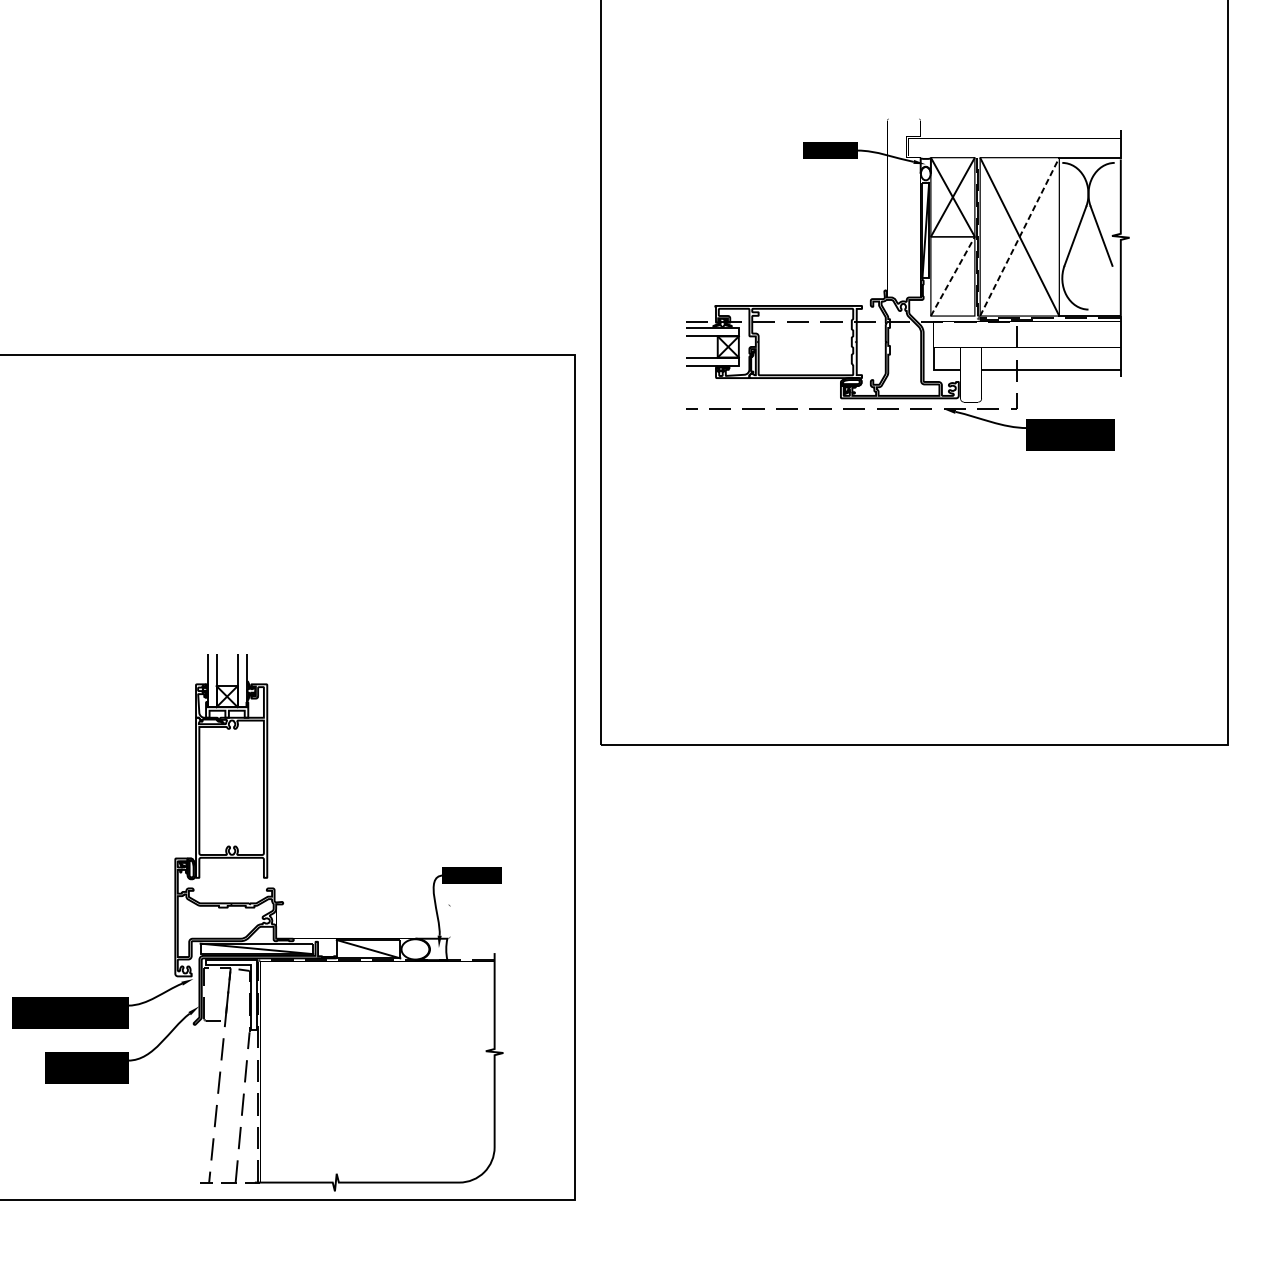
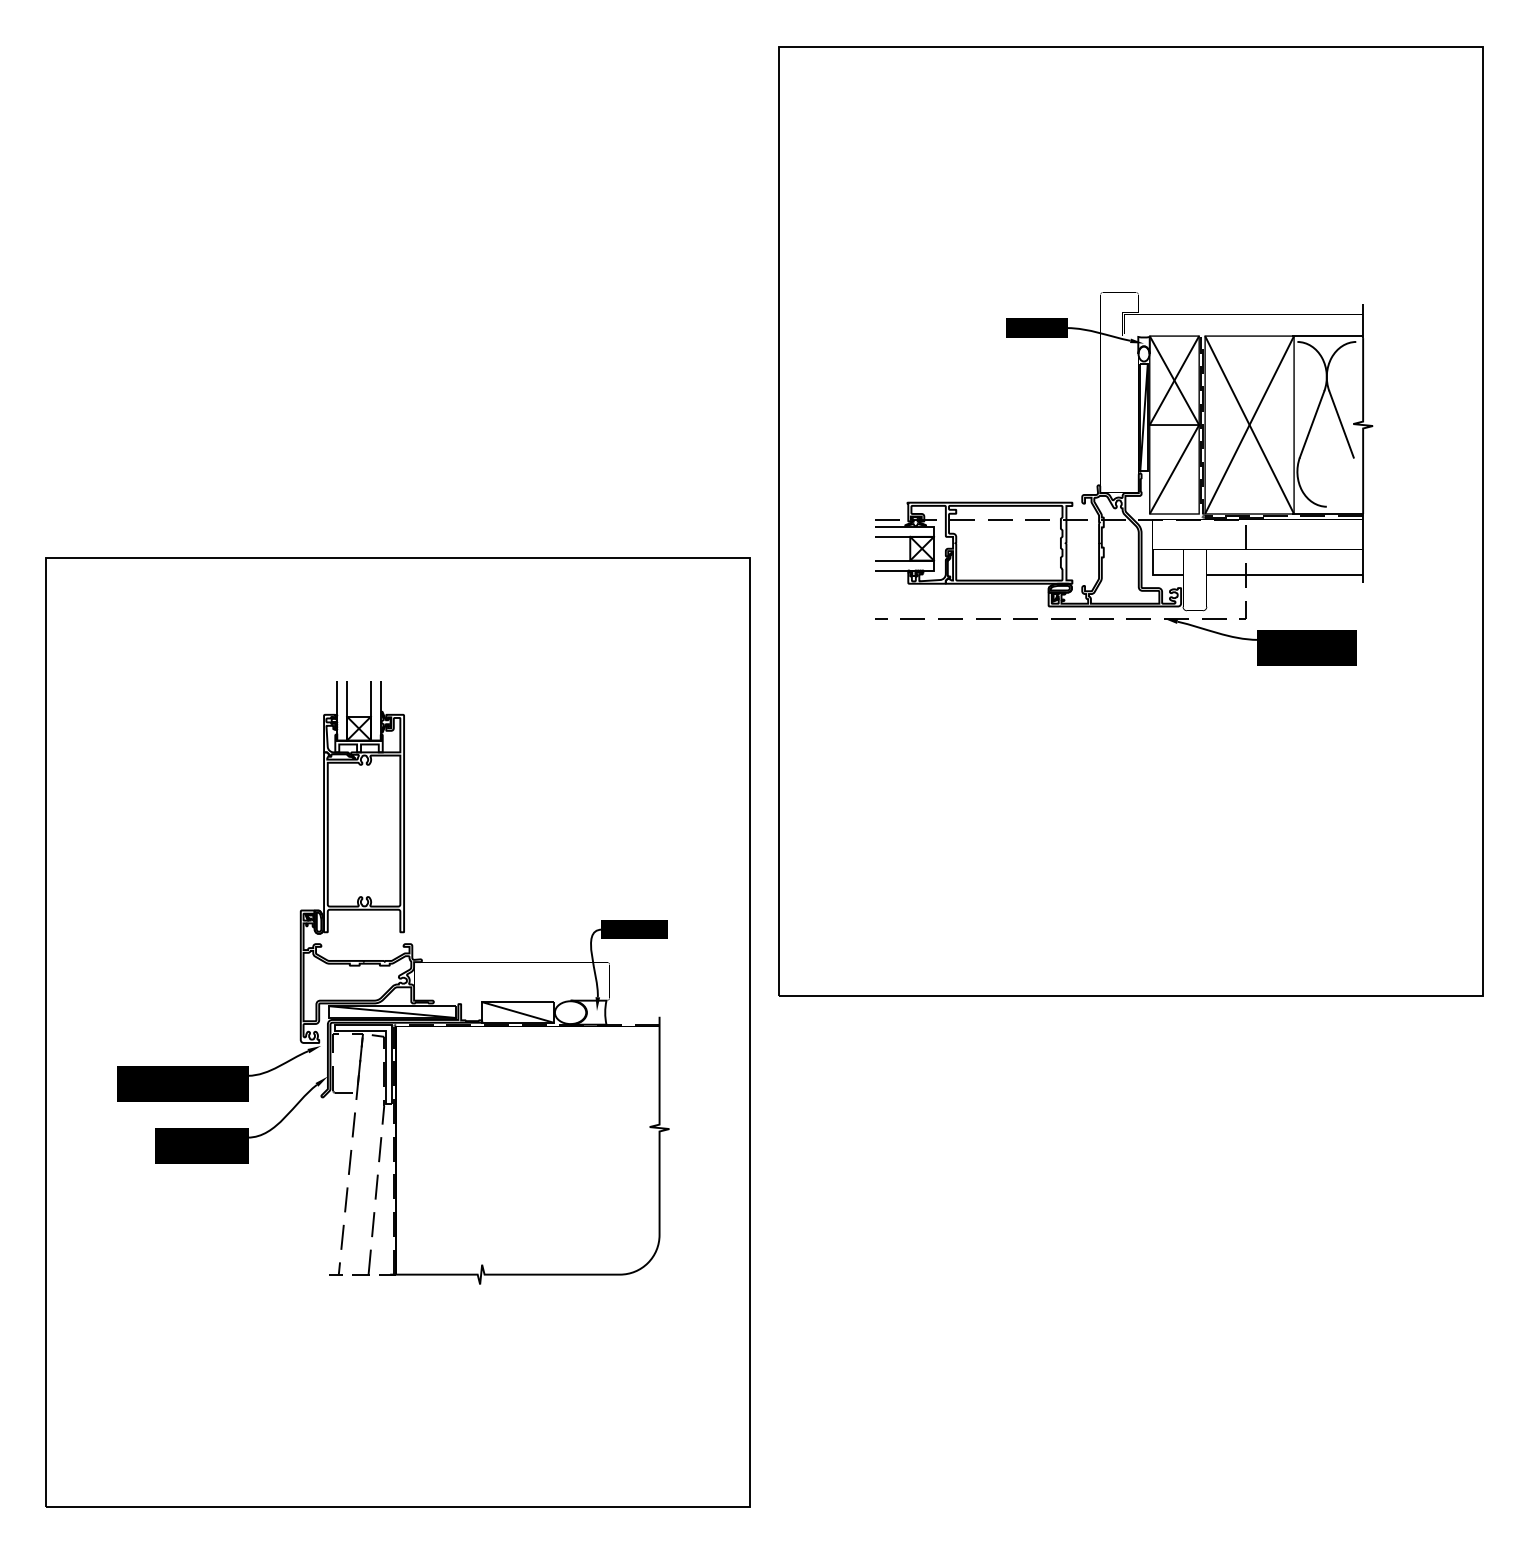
line: (1019, 236) -> (1249, 424), dashed -> solid
line: (952, 276) -> (1174, 469), dashed -> solid
part: (257, 922) -> (393, 982), moved

